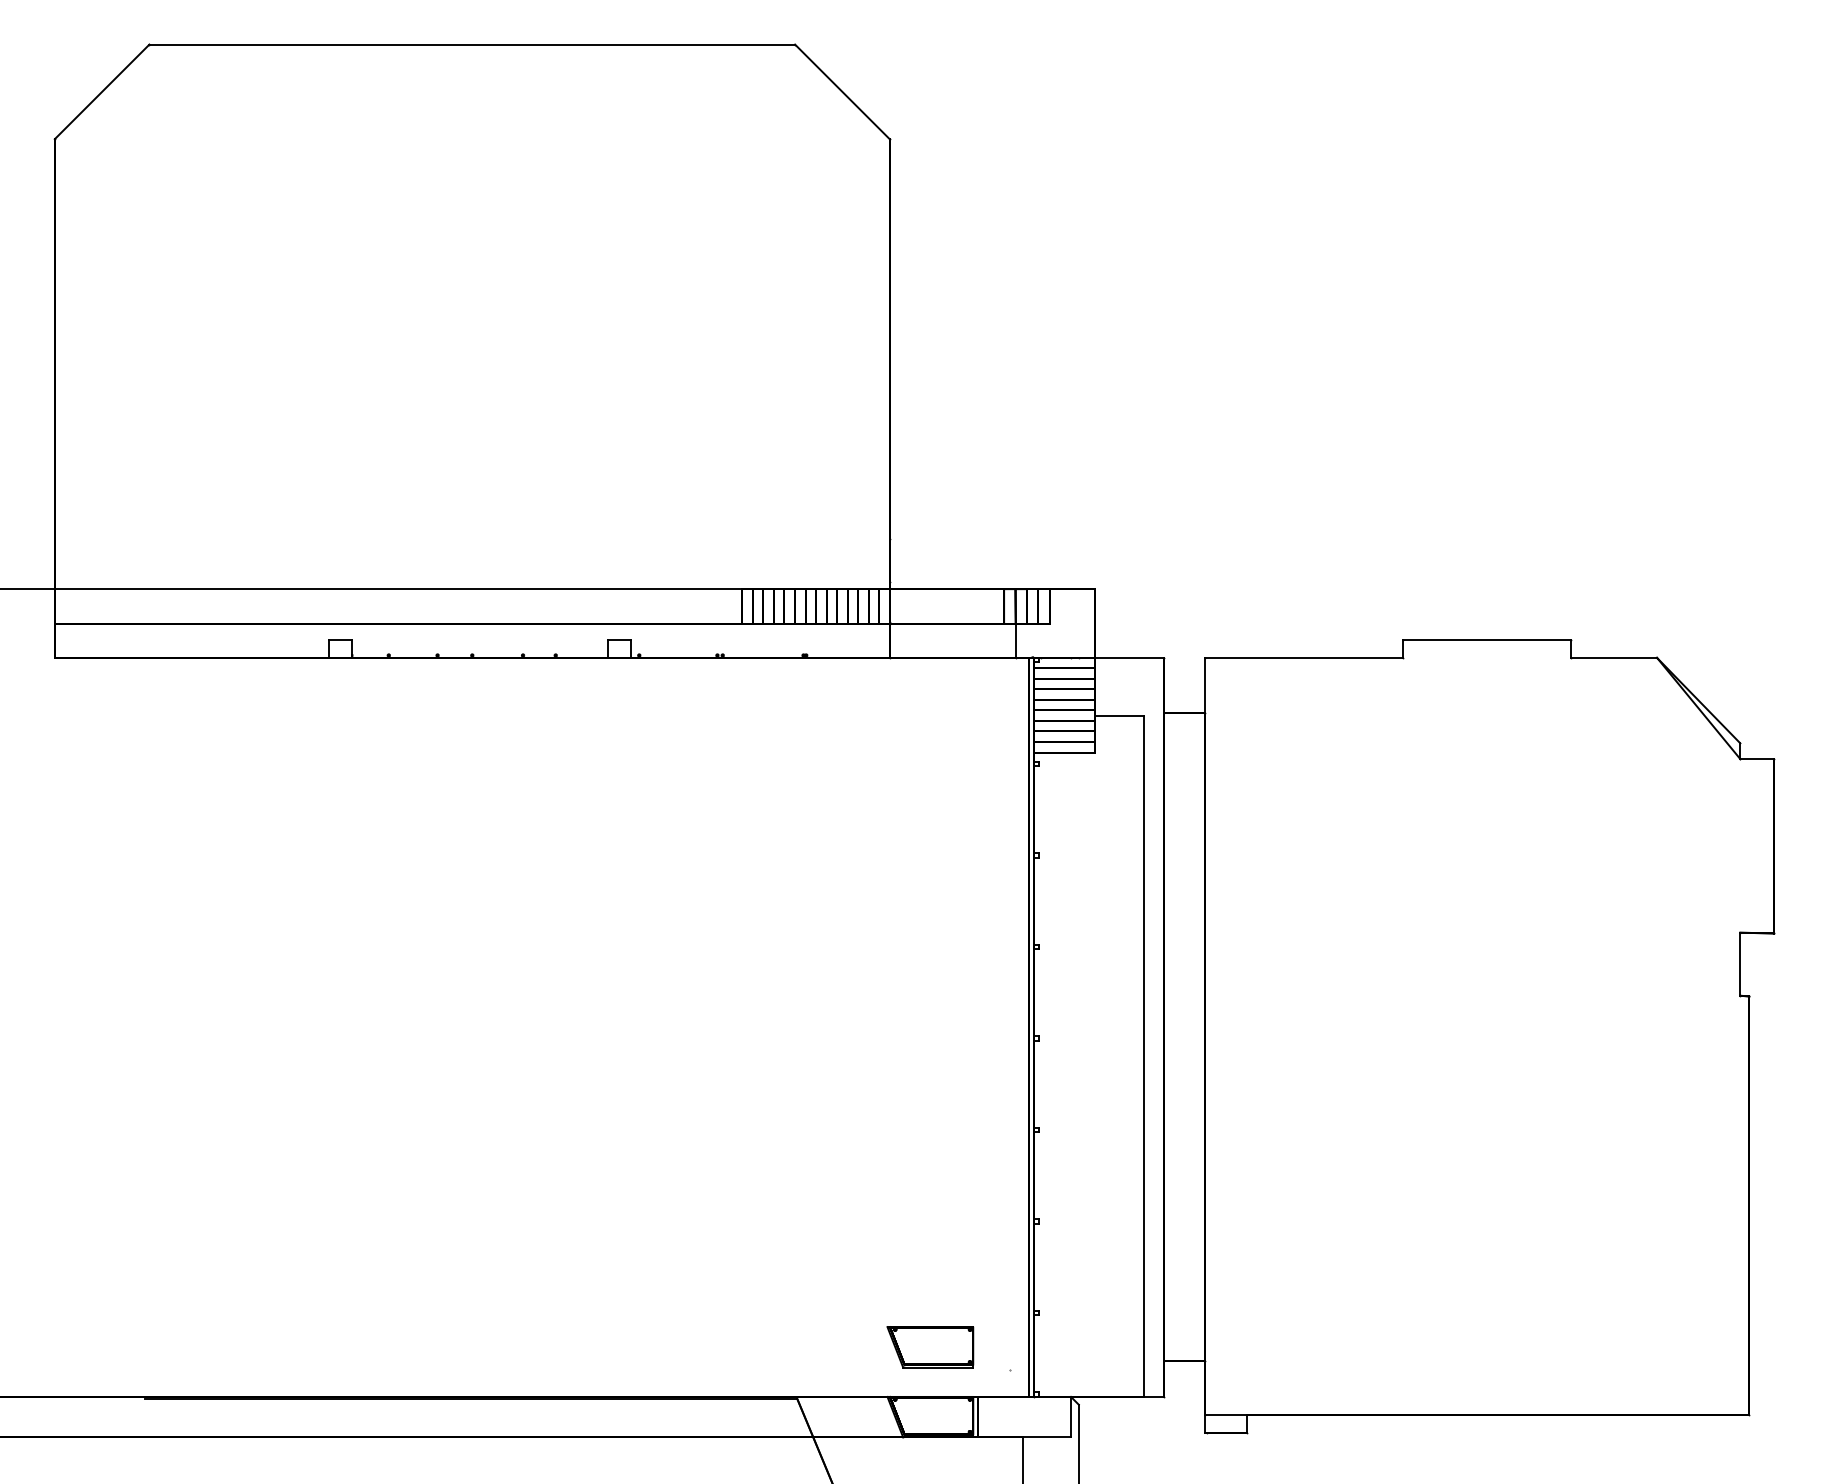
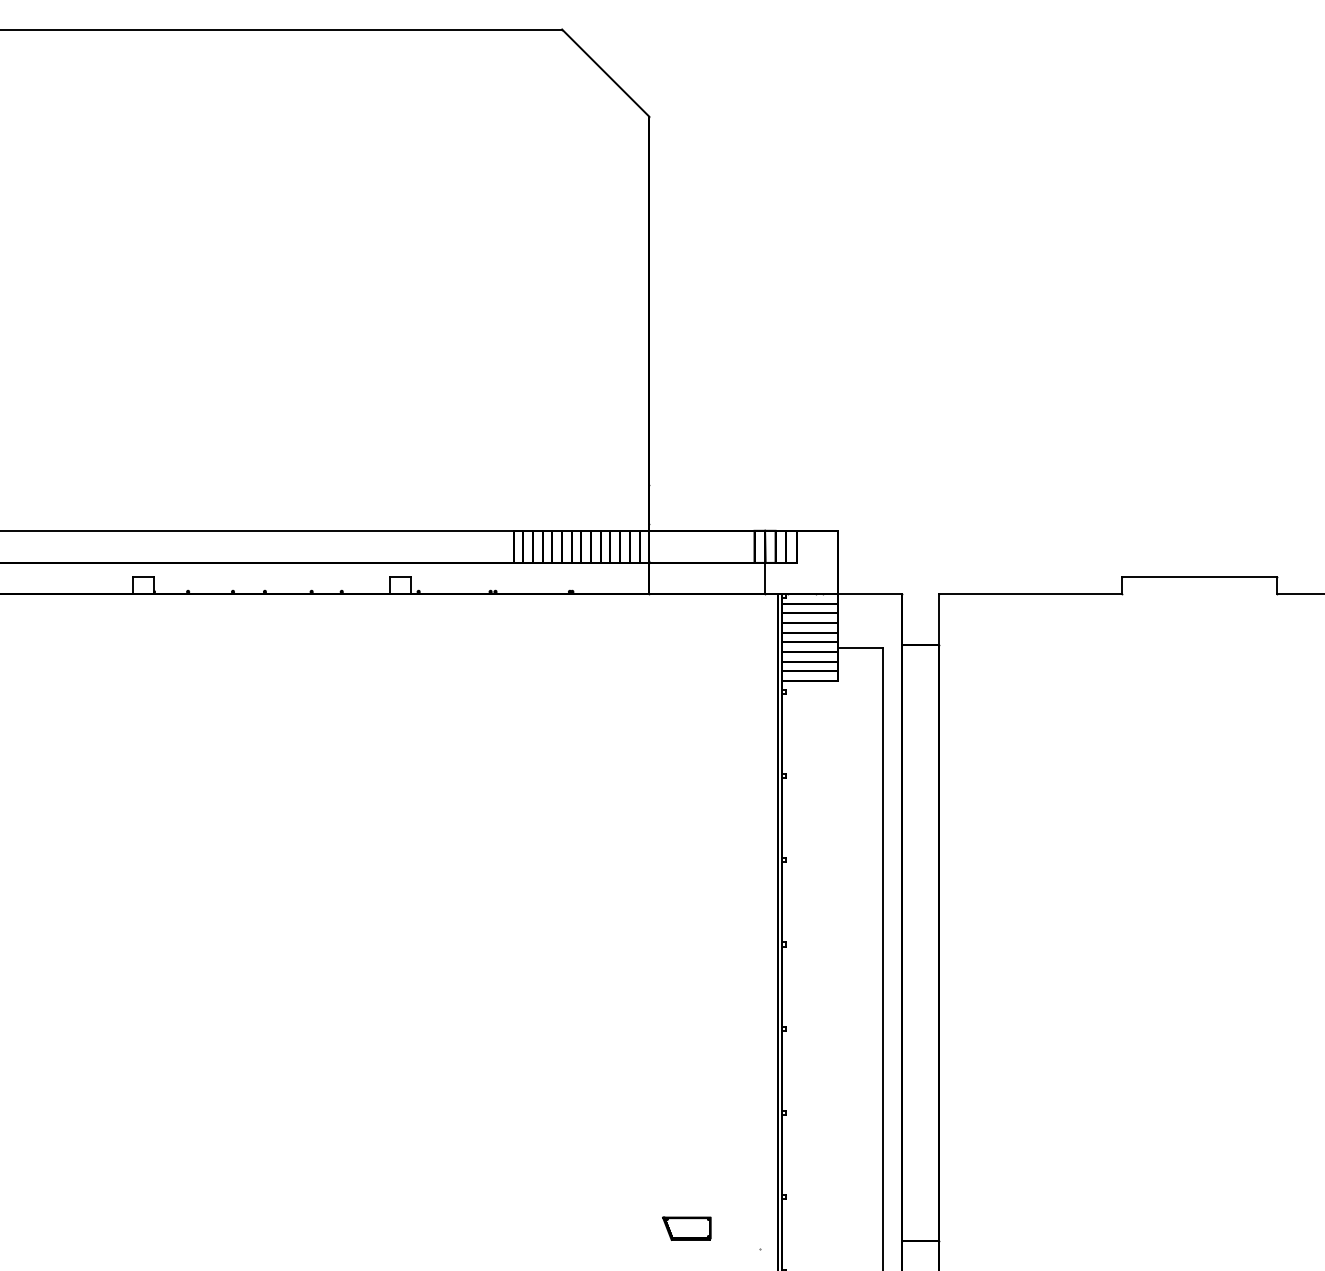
part: (930, 1347) -> (686, 1228), size x0.6

